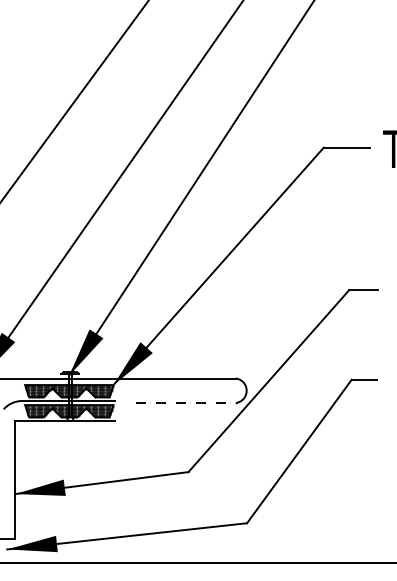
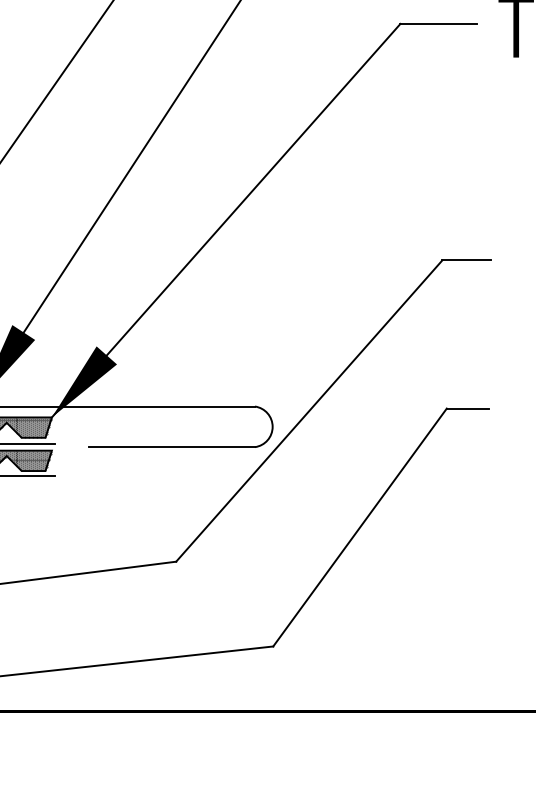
line: (186, 402) -> (172, 446), dashed -> solid

